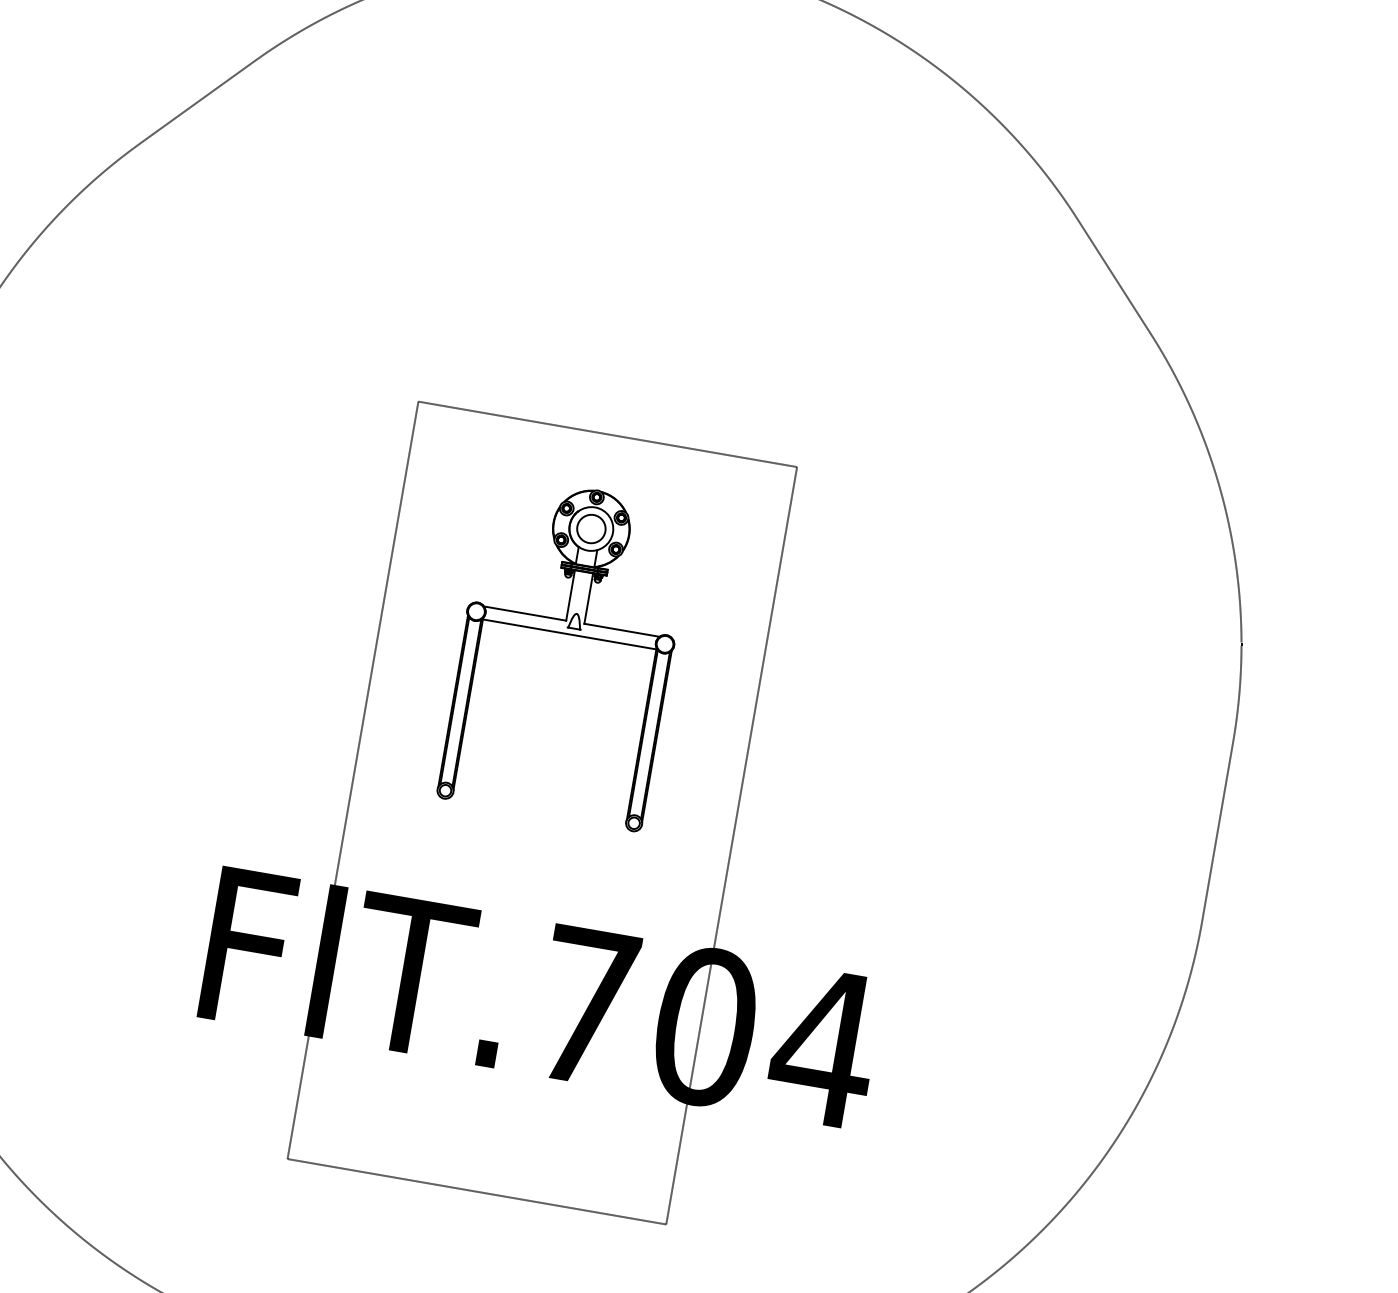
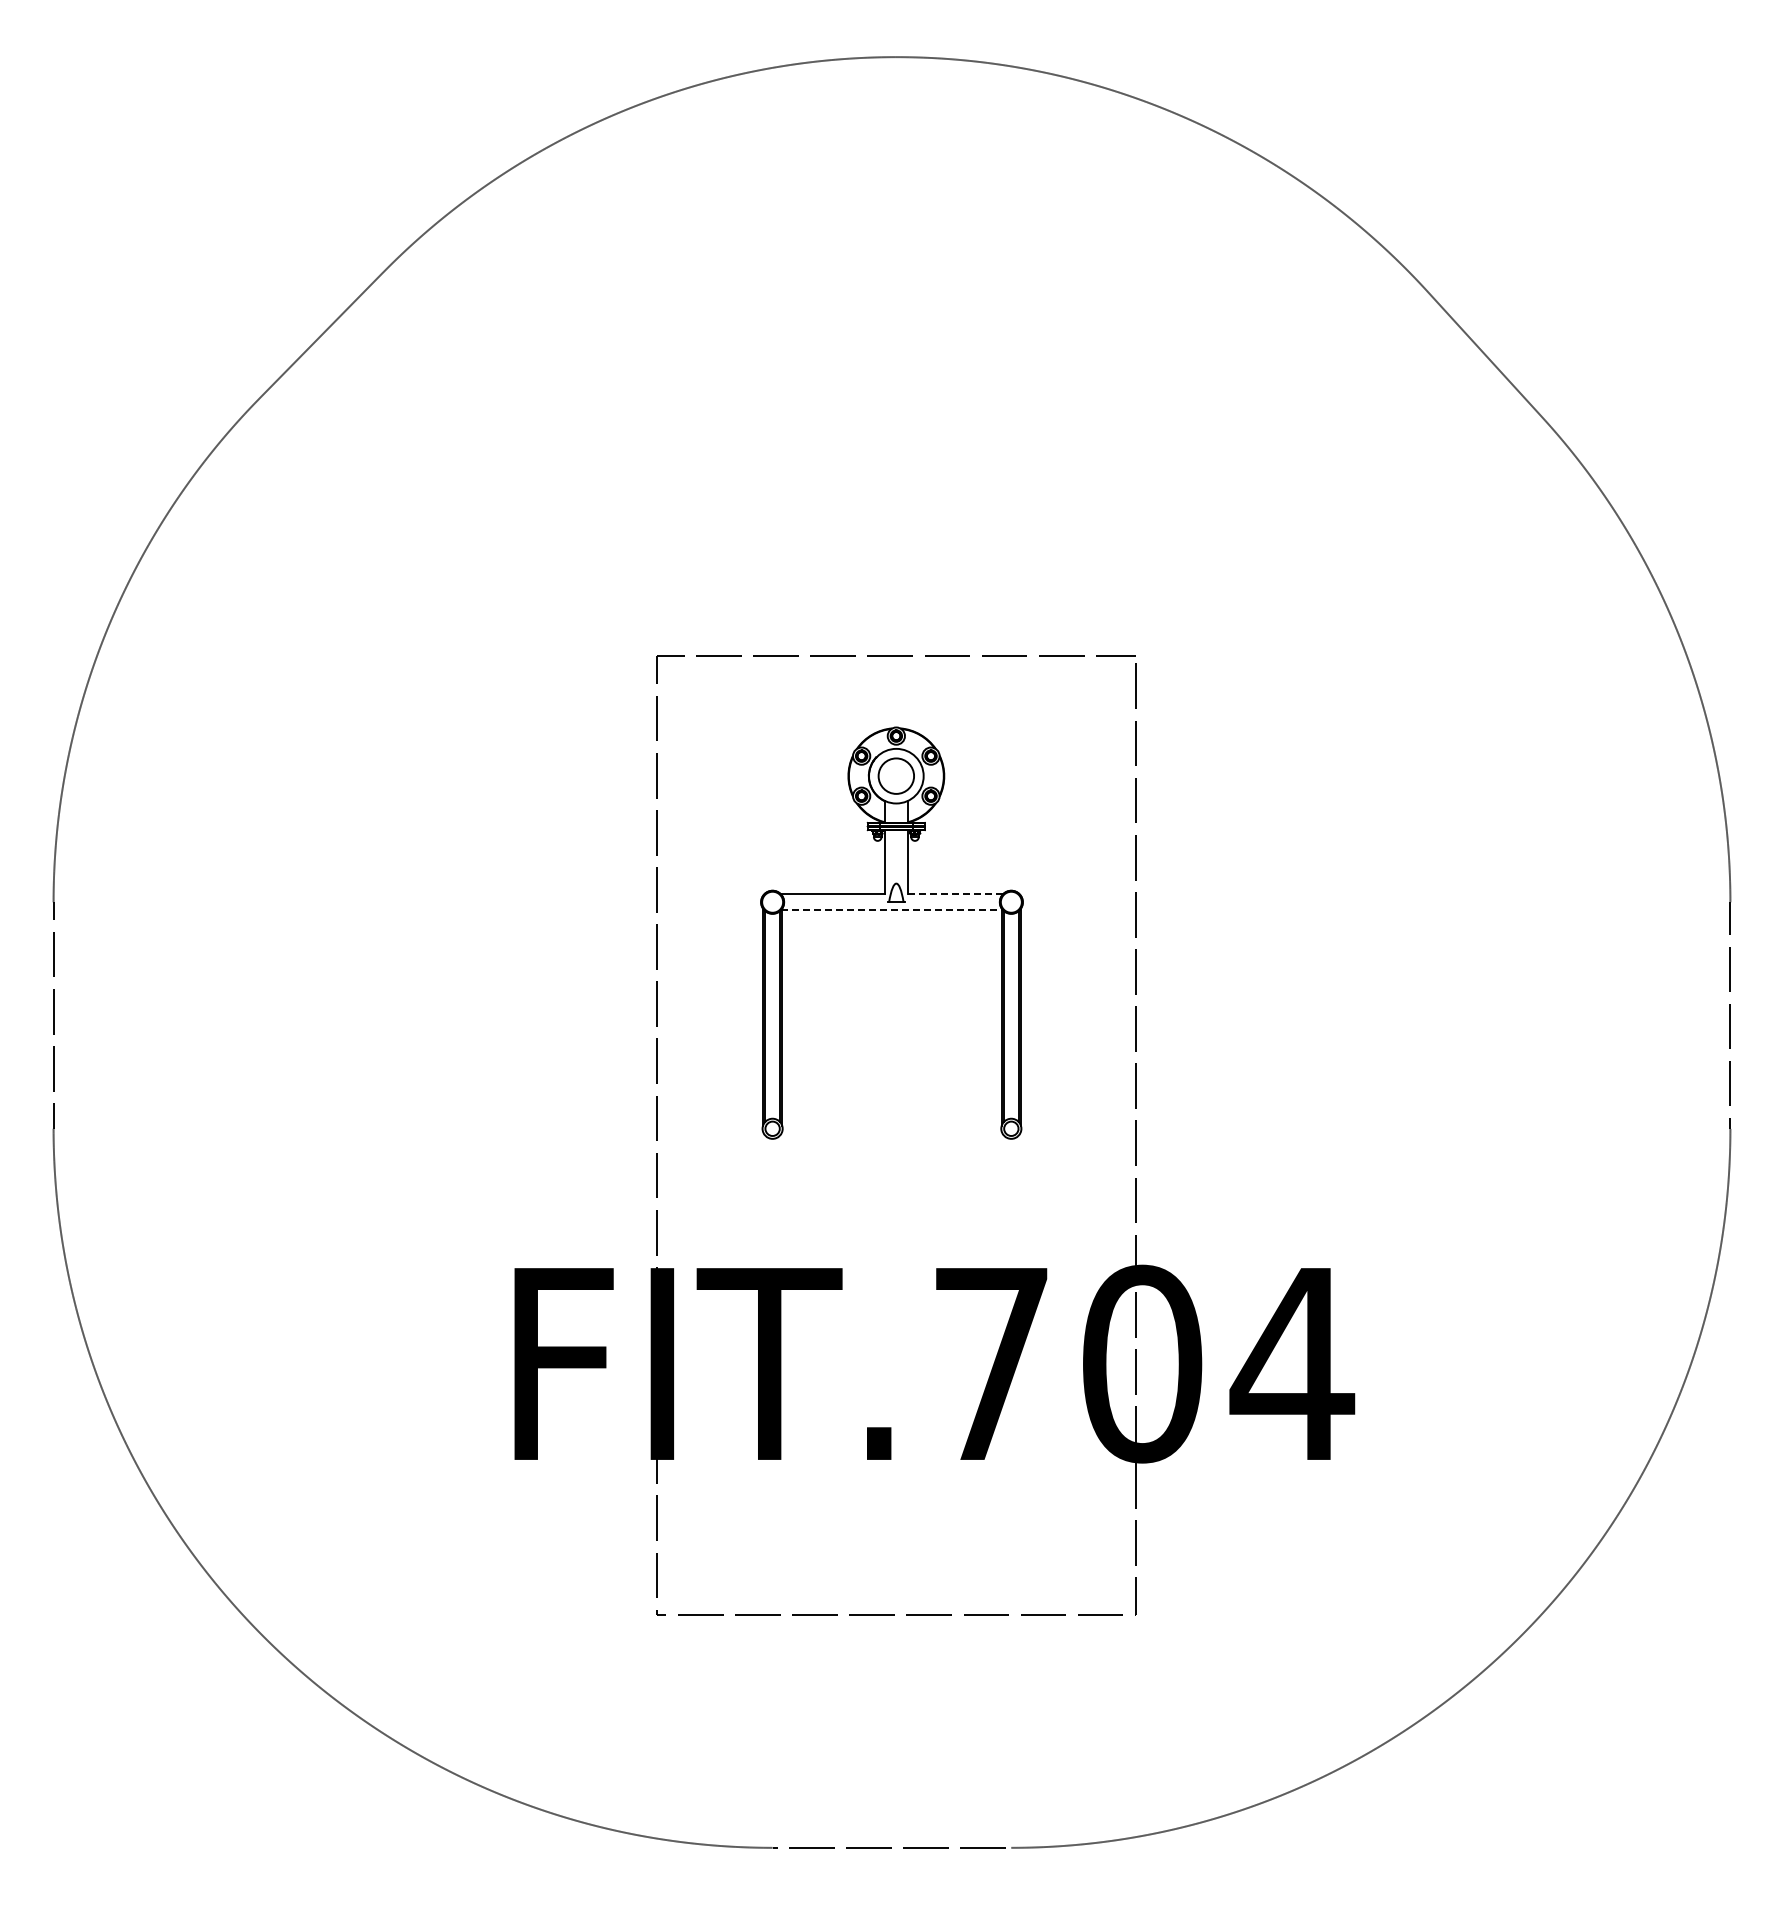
line: (621, 630) -> (955, 894), solid -> dashed
line: (570, 634) -> (892, 910), solid -> dashed

